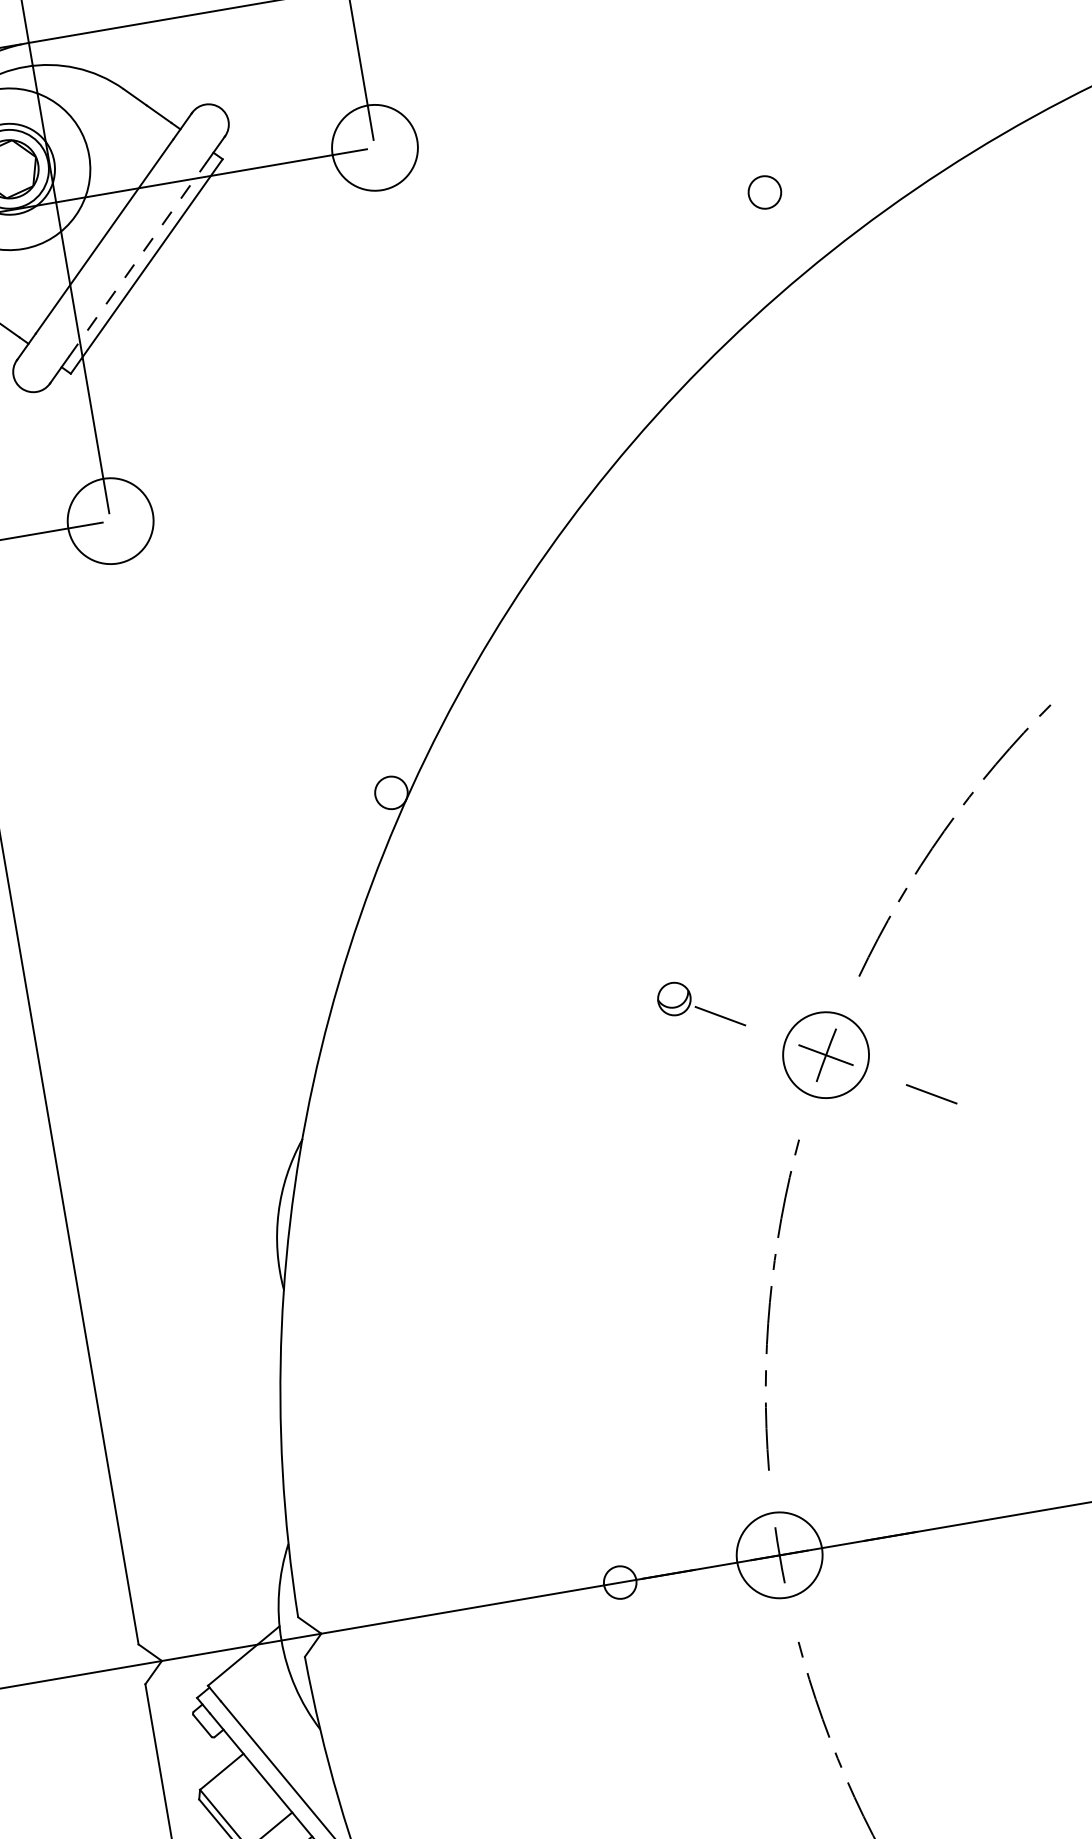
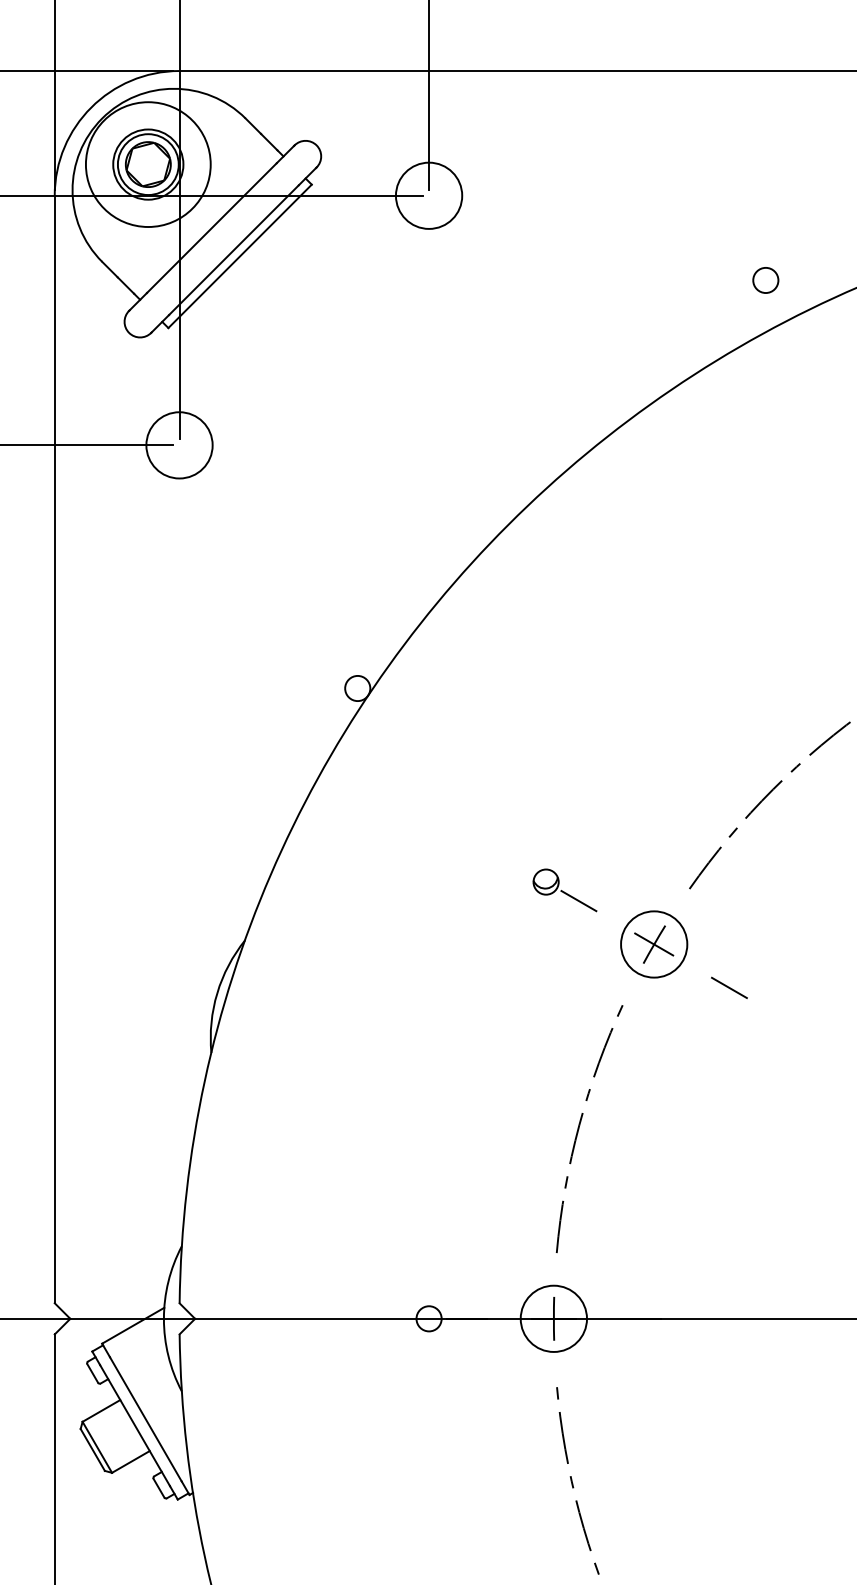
circle: (764, 192) -> (765, 280), moved
line: (137, 260) -> (233, 250), dashed -> solid

